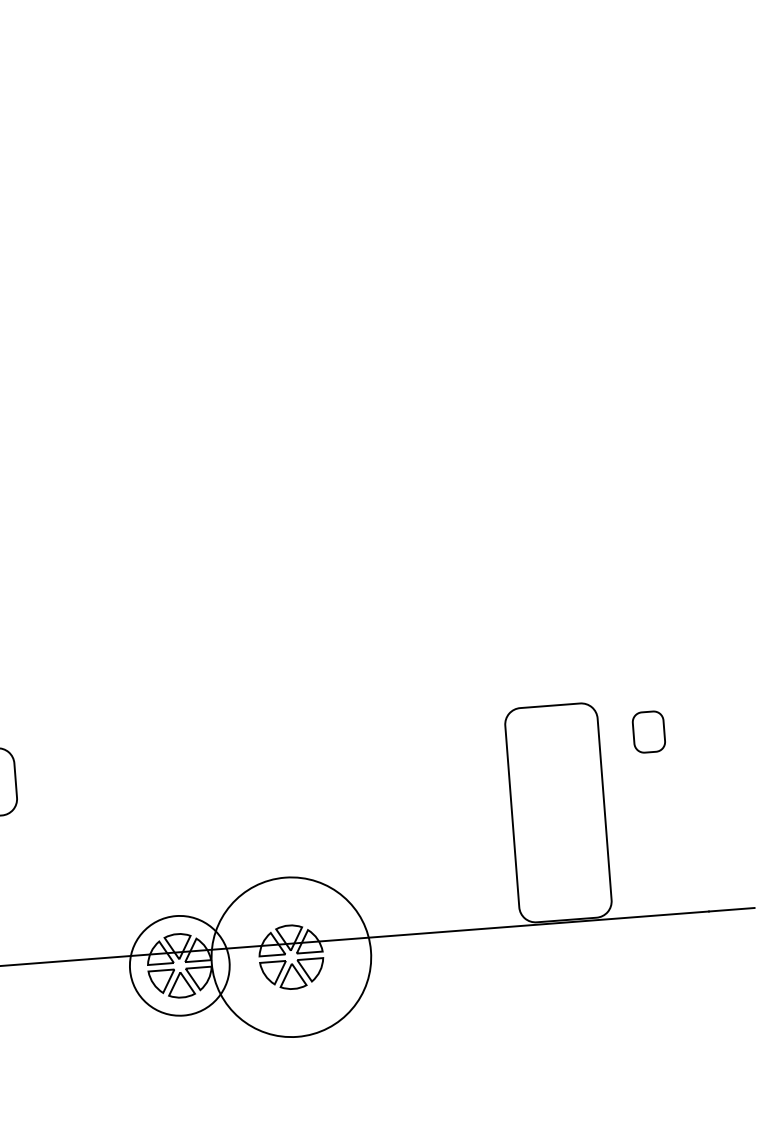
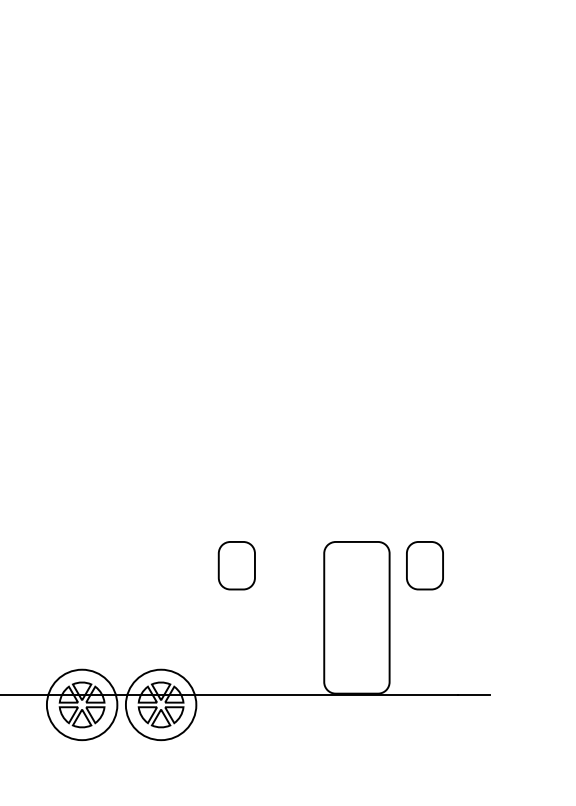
part: (648, 731) -> (424, 565), size x1.67
part: (382, 752) -> (236, 565), added
circle: (290, 956) -> (160, 704), size x0.62

